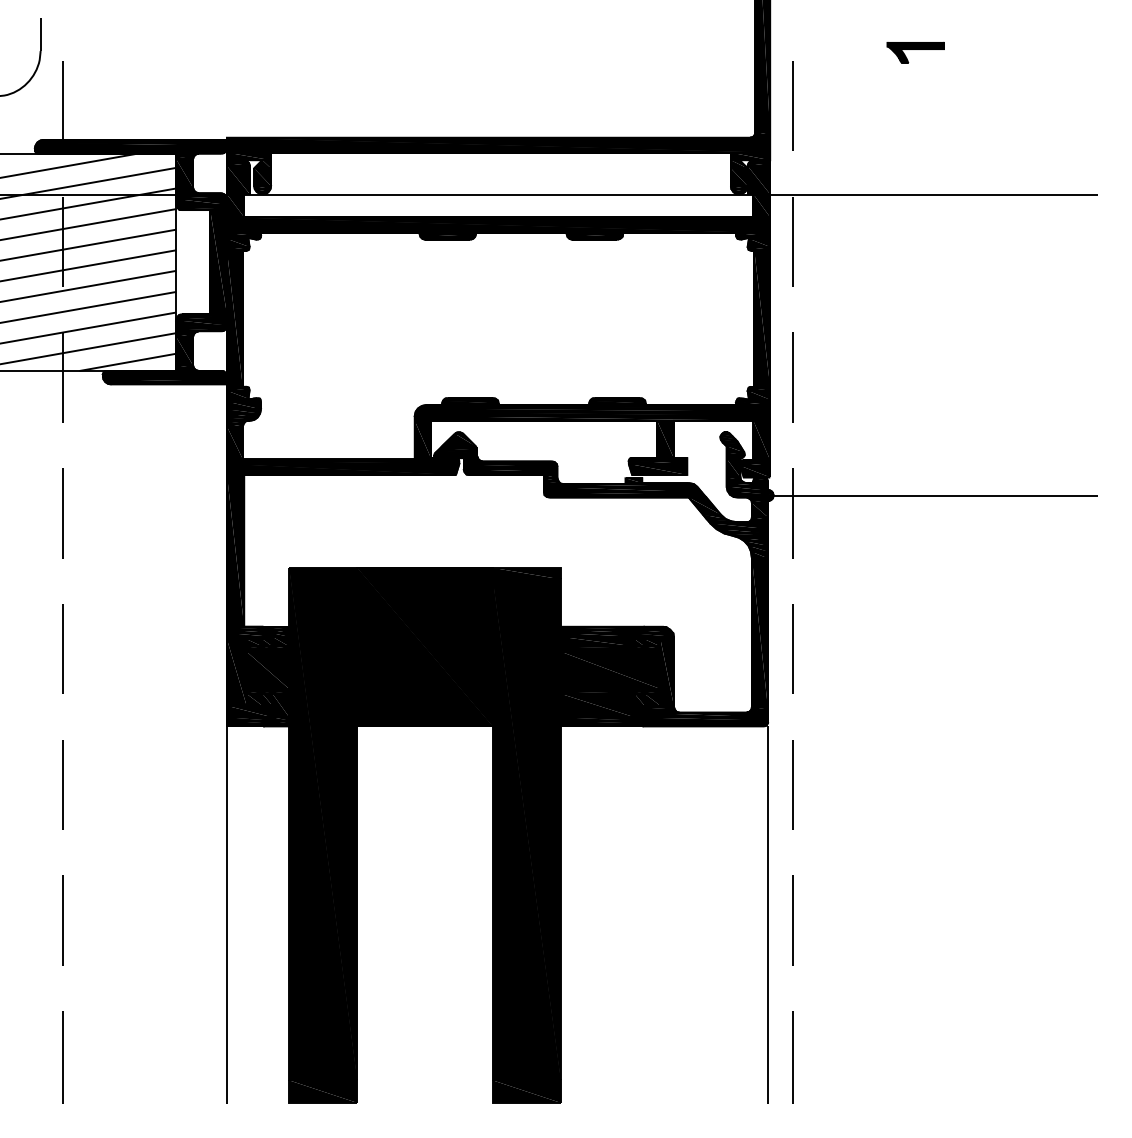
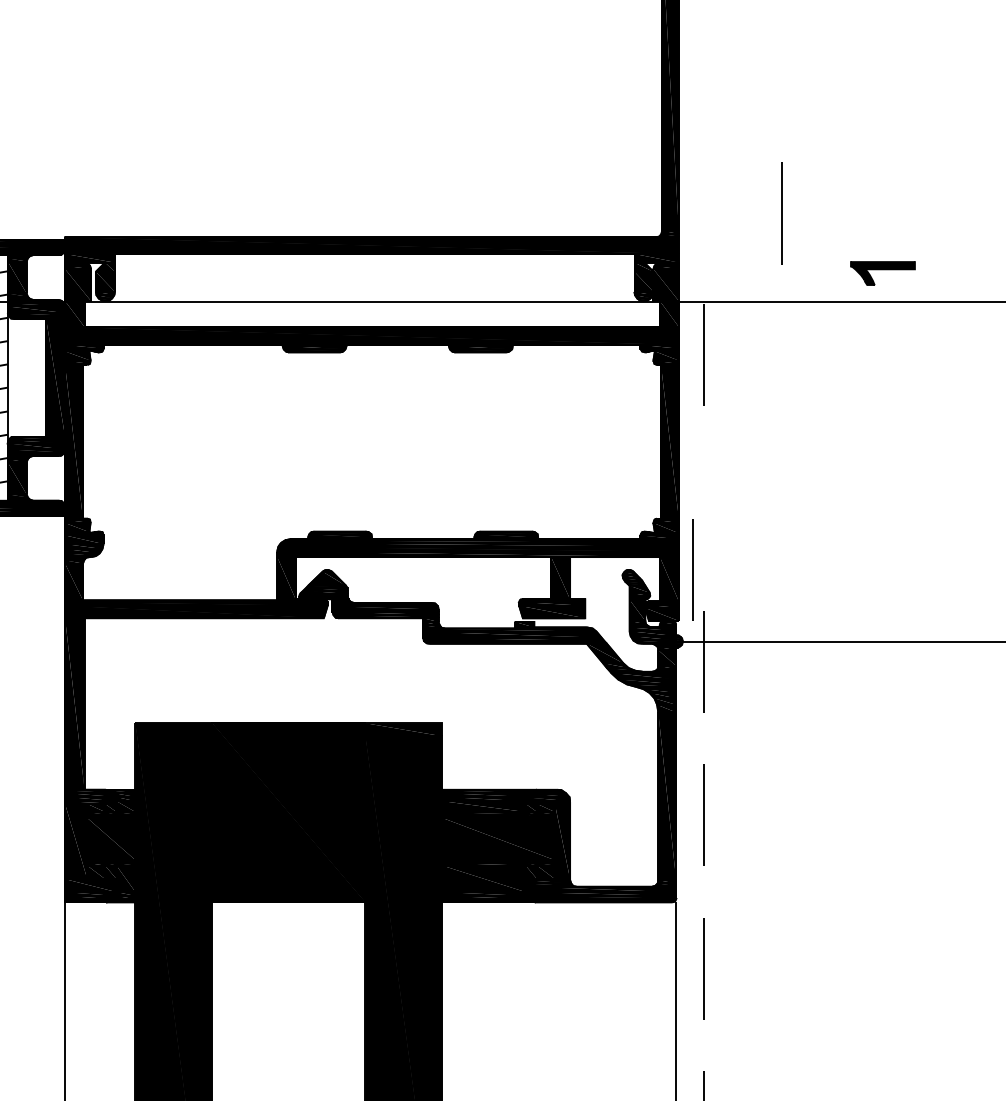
part: (915, 52) -> (882, 273), moved
line: (792, 105) -> (782, 213), moved
line: (792, 377) -> (692, 570), moved

